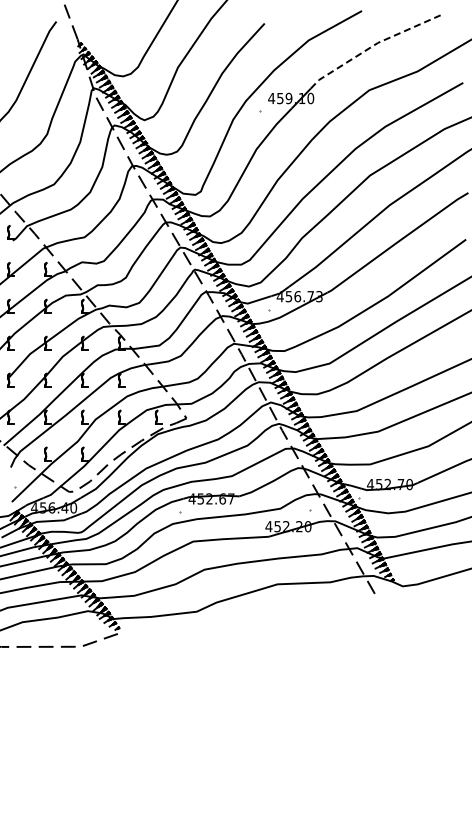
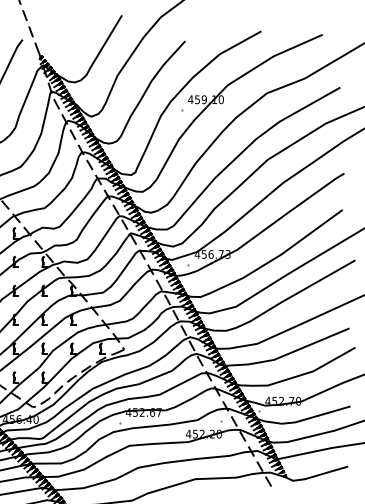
line: (372, 46) -> (269, 59), dashed -> solid

